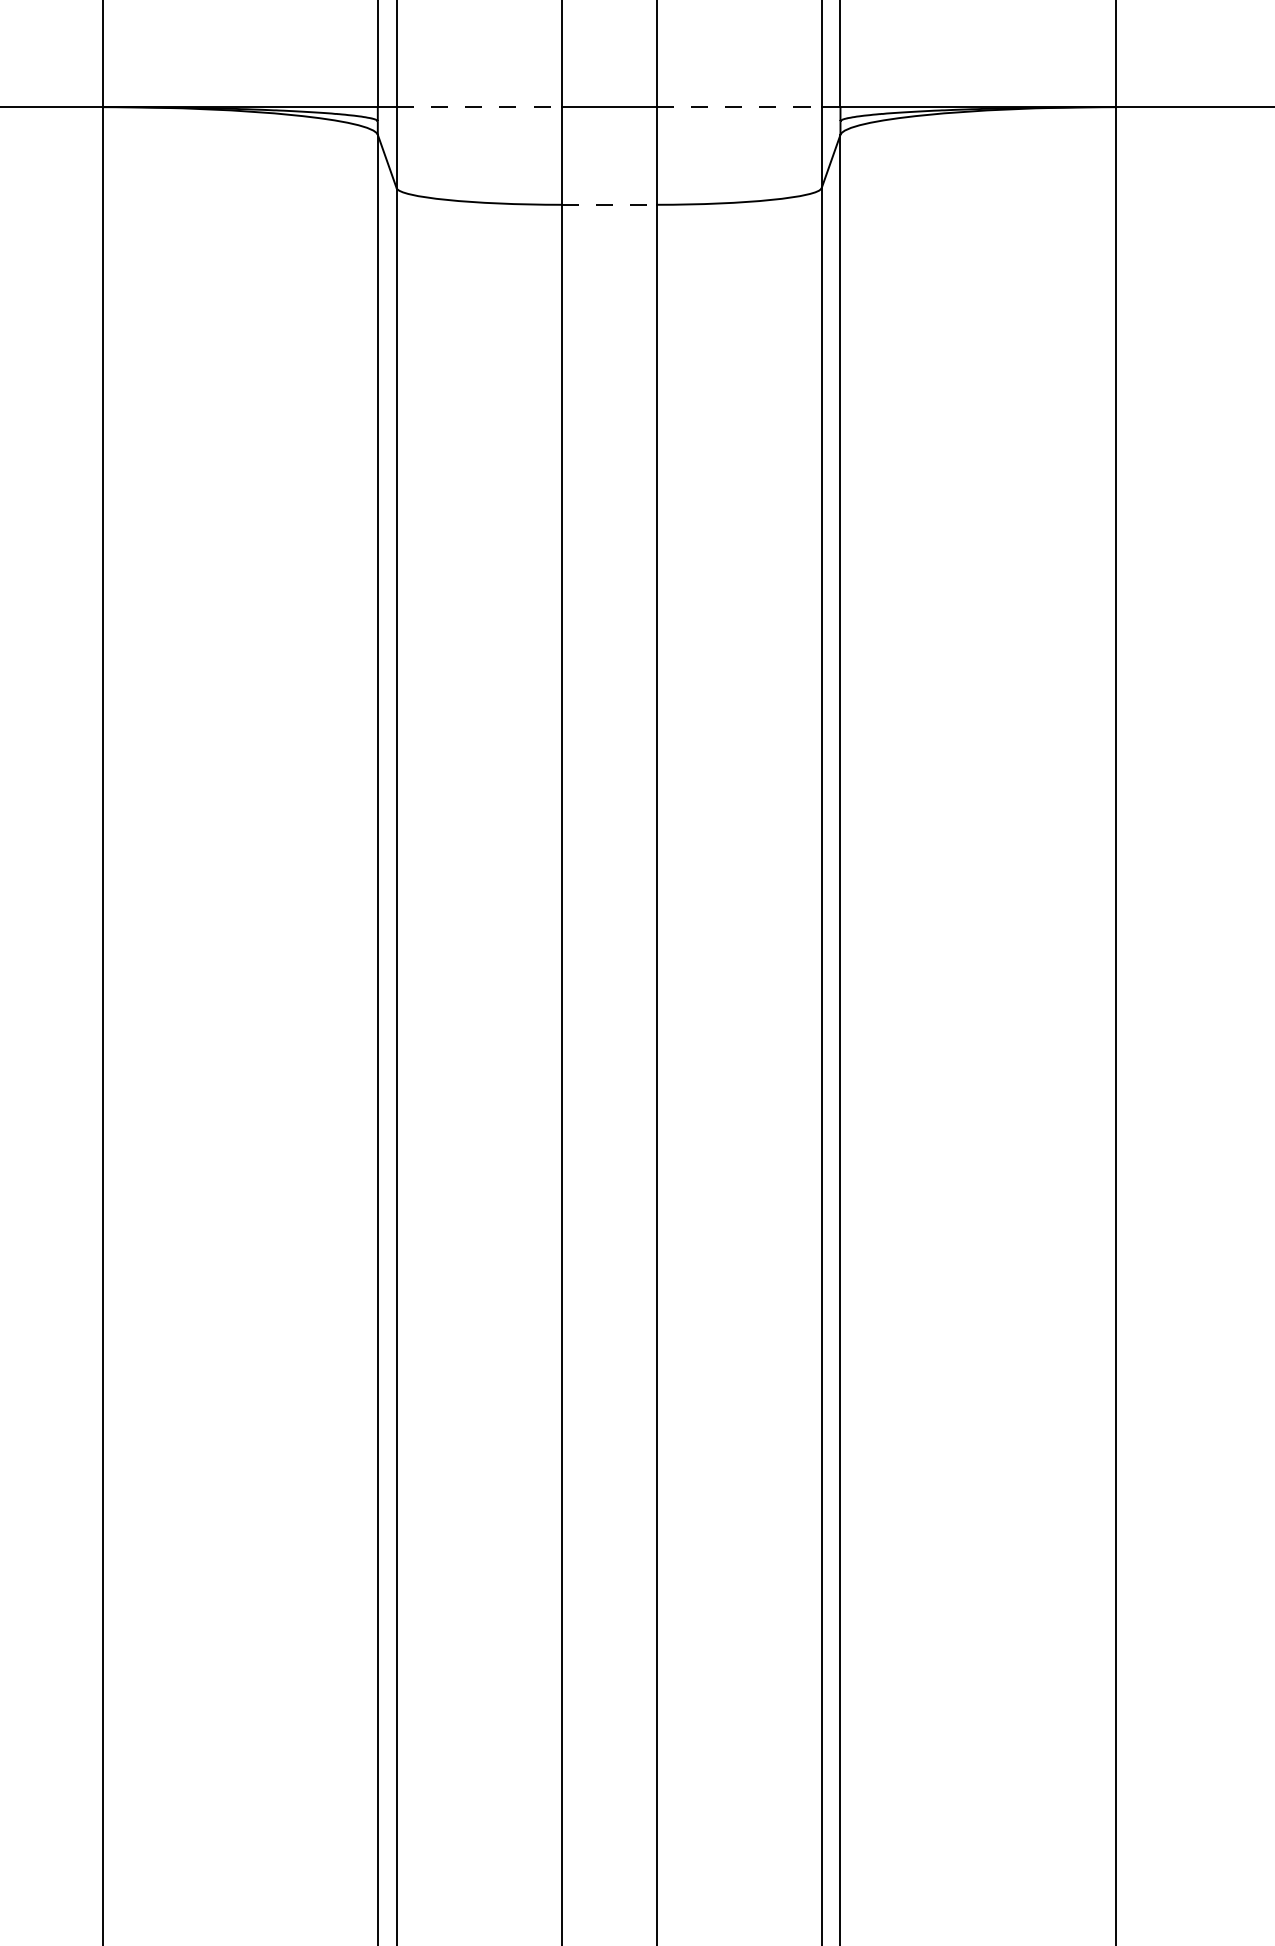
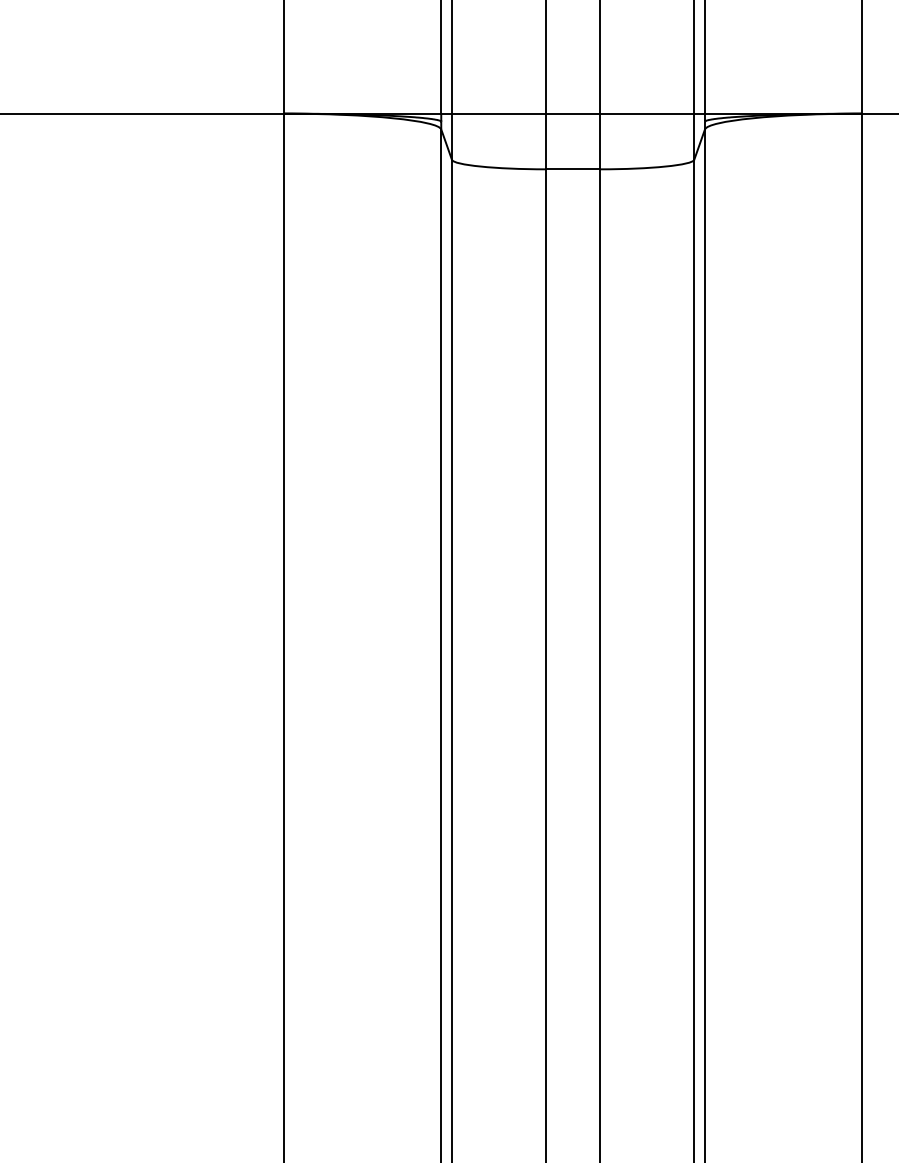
line: (479, 106) -> (499, 113), dashed -> solid
line: (739, 106) -> (647, 113), dashed -> solid
line: (609, 205) -> (573, 169), dashed -> solid

